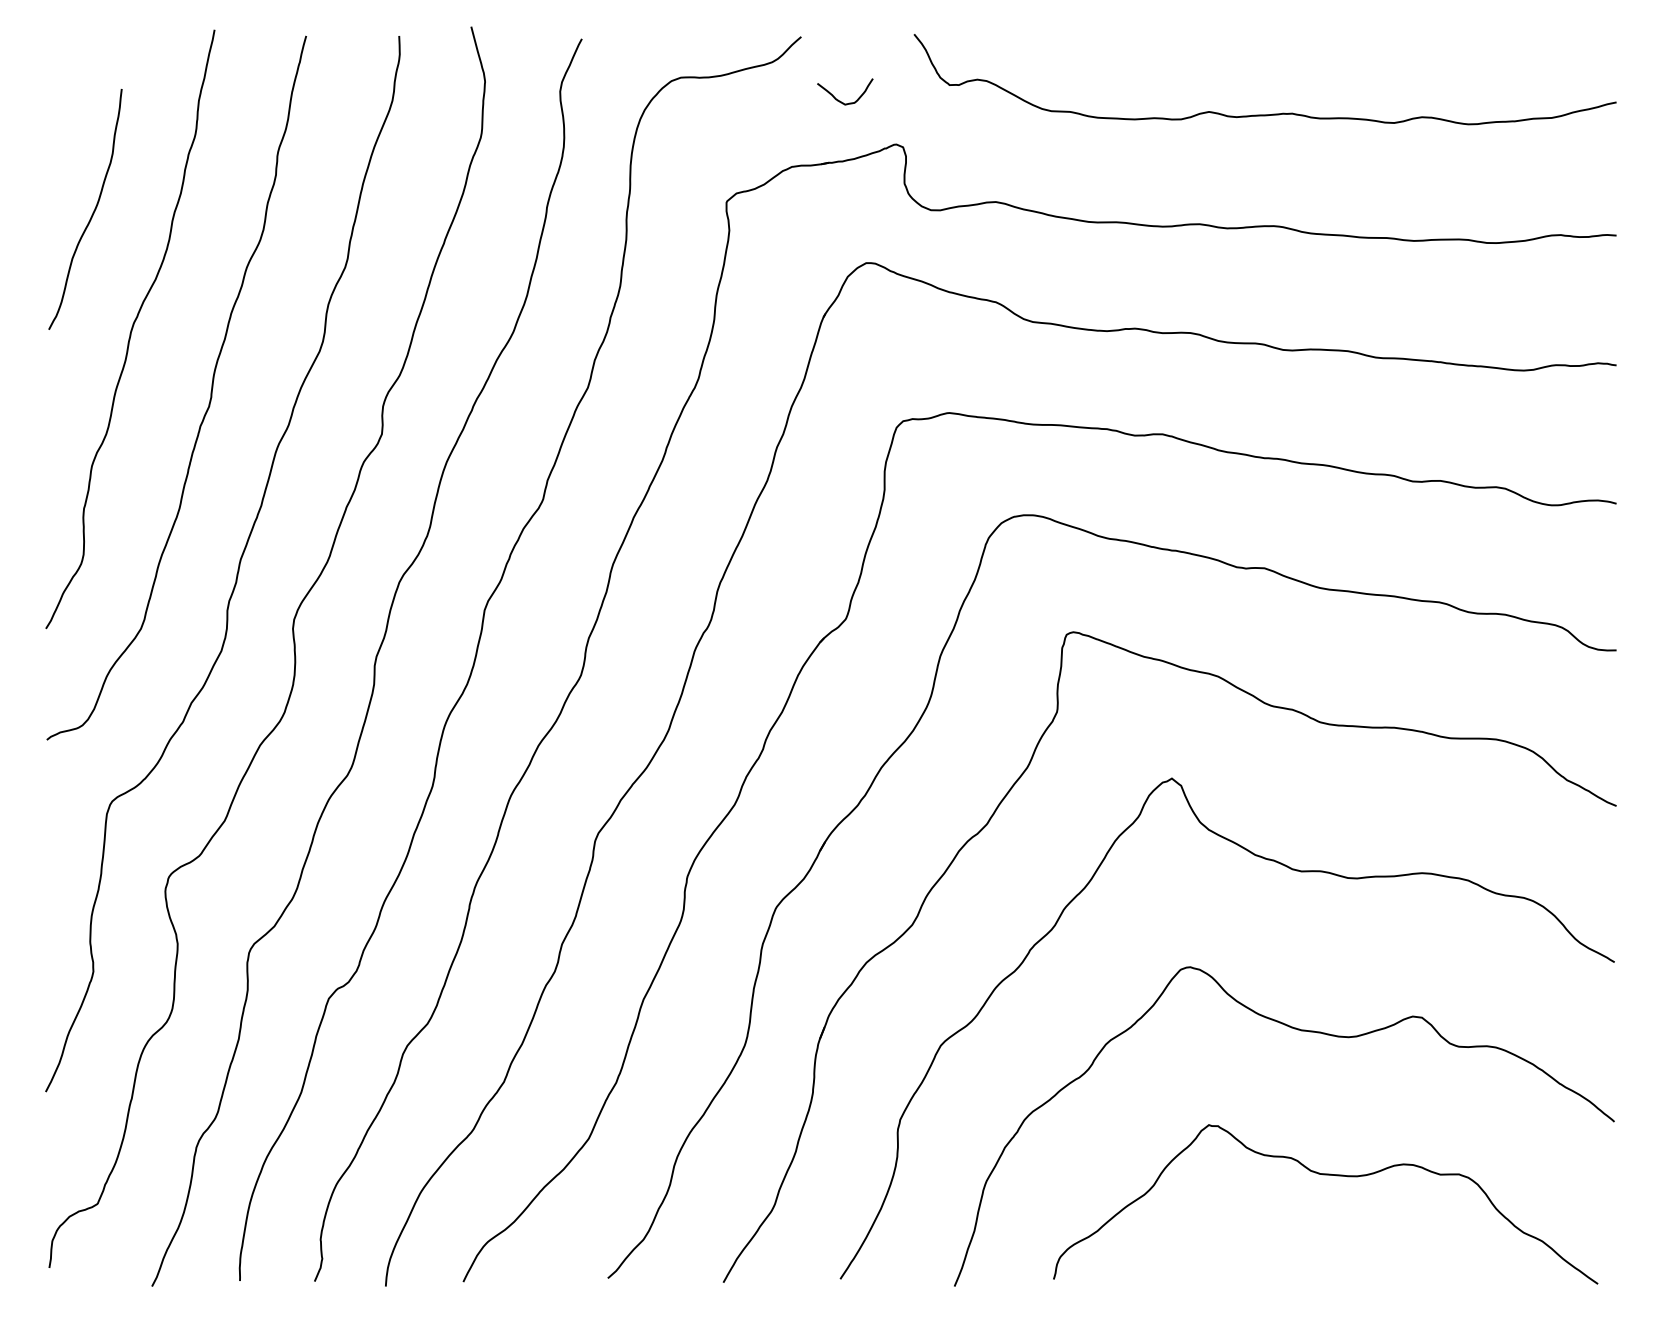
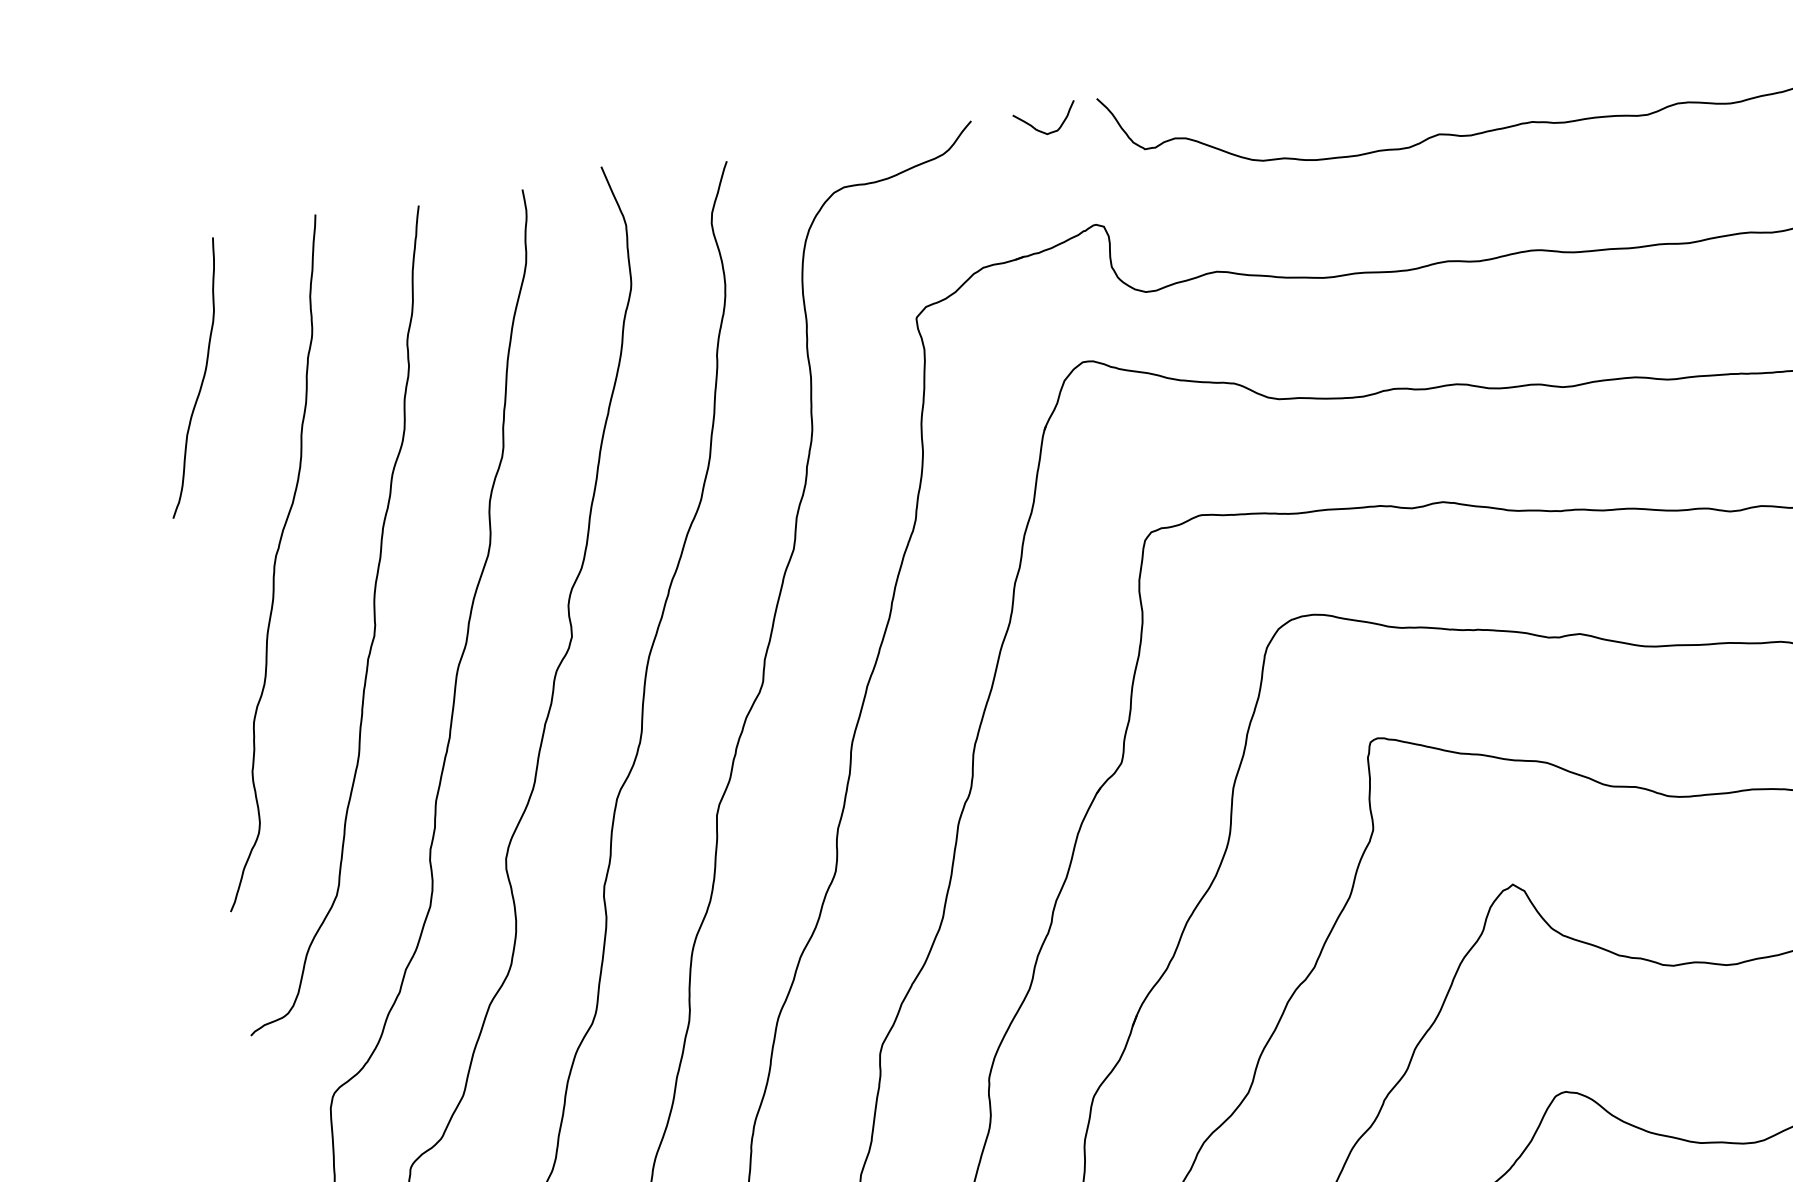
curve: (840, 100) -> (1041, 130), moved
curve: (92, 212) -> (201, 380), moved

